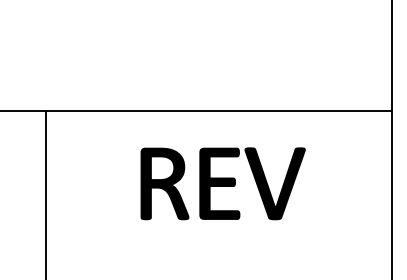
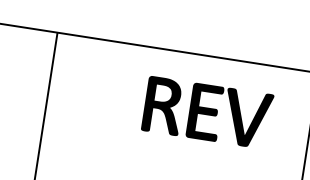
part: (222, 183) -> (207, 112), moved

